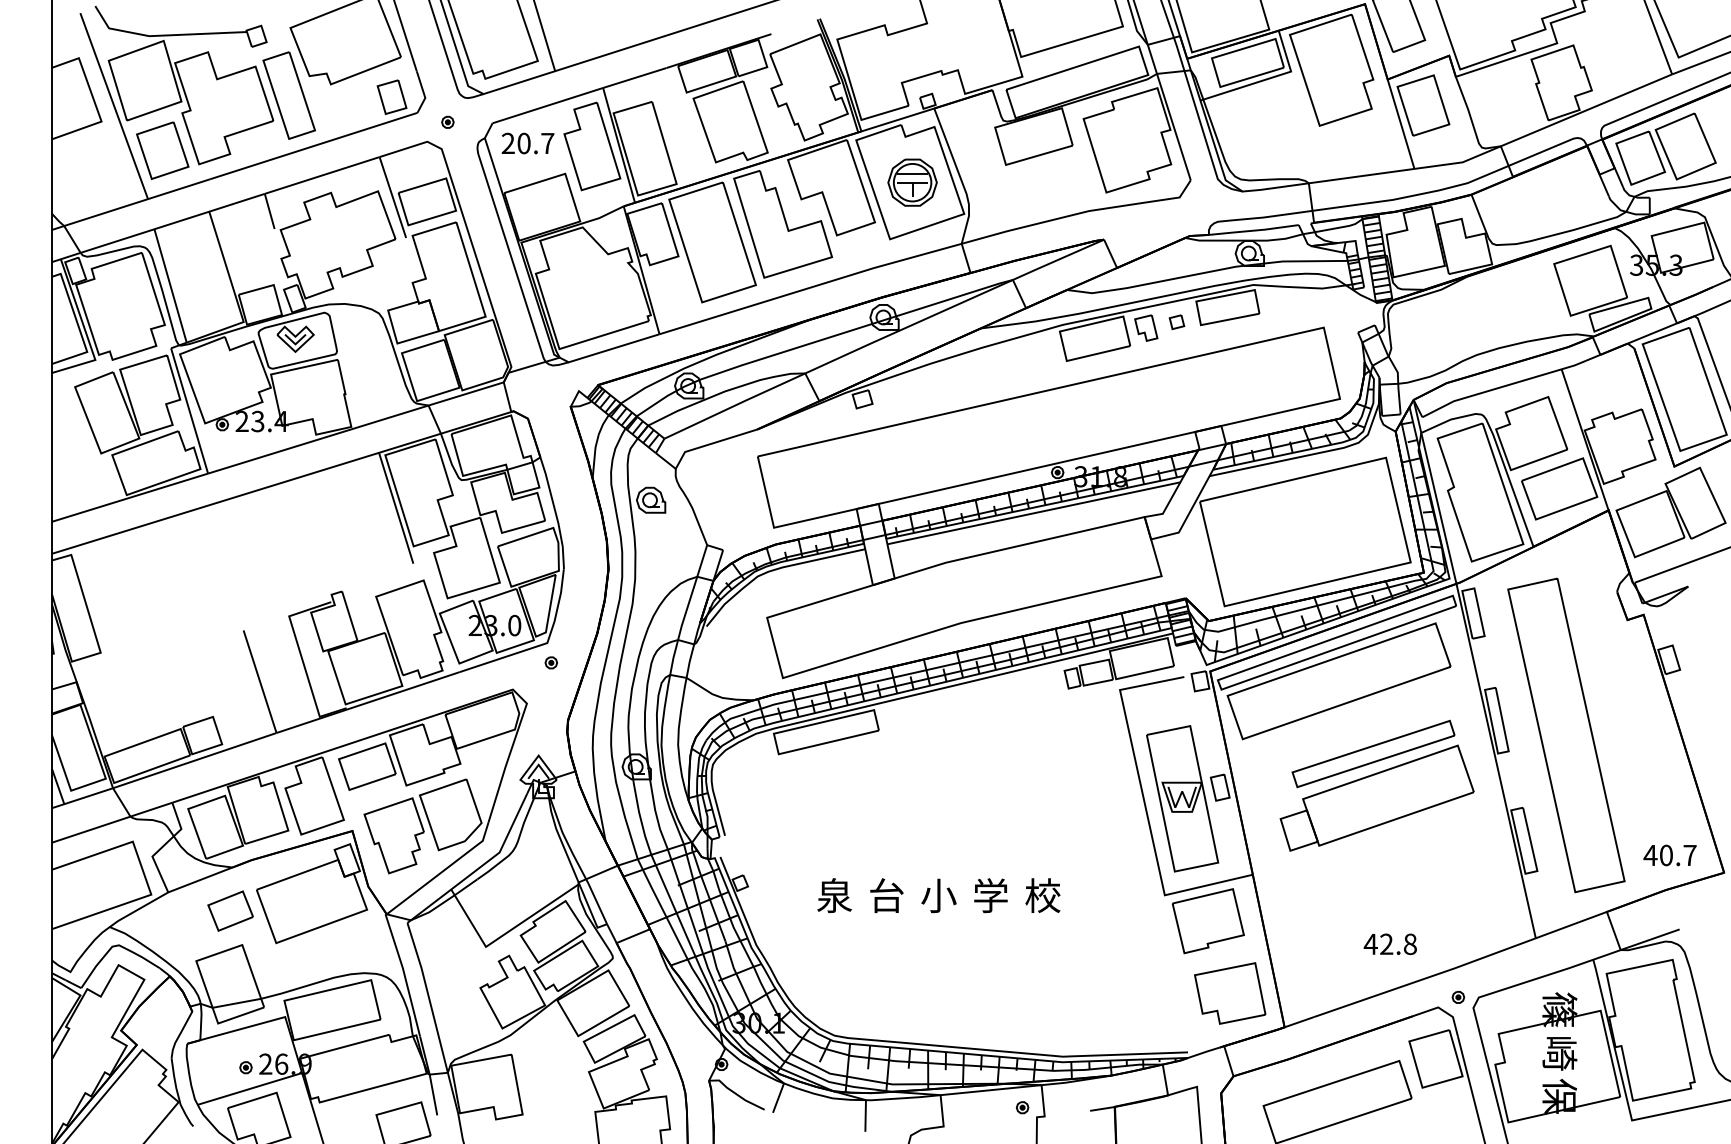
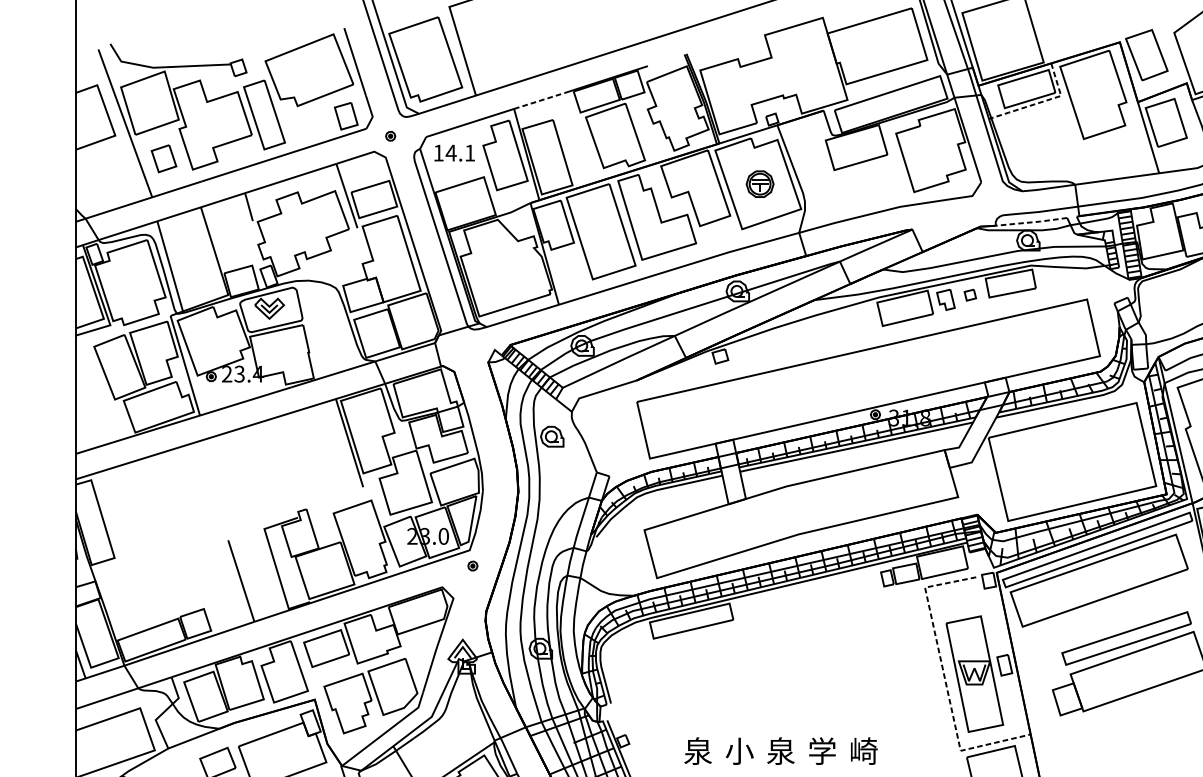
line: (635, 77) -> (539, 100), solid -> dashed
line: (1266, 79) -> (1041, 102), solid -> dashed
text: (527, 143) -> (453, 153), 20.7 -> 14.1
part: (162, 150) -> (163, 158), size x0.6
part: (912, 182) -> (760, 184), size x0.7
line: (1253, 230) -> (1031, 222), solid -> dashed
line: (1145, 804) -> (945, 678), solid -> dashed
text: (886, 895) -> (739, 751), 台 -> 小
text: (938, 895) -> (780, 751), 小 -> 泉
text: (1042, 895) -> (863, 751), 校 -> 崎

